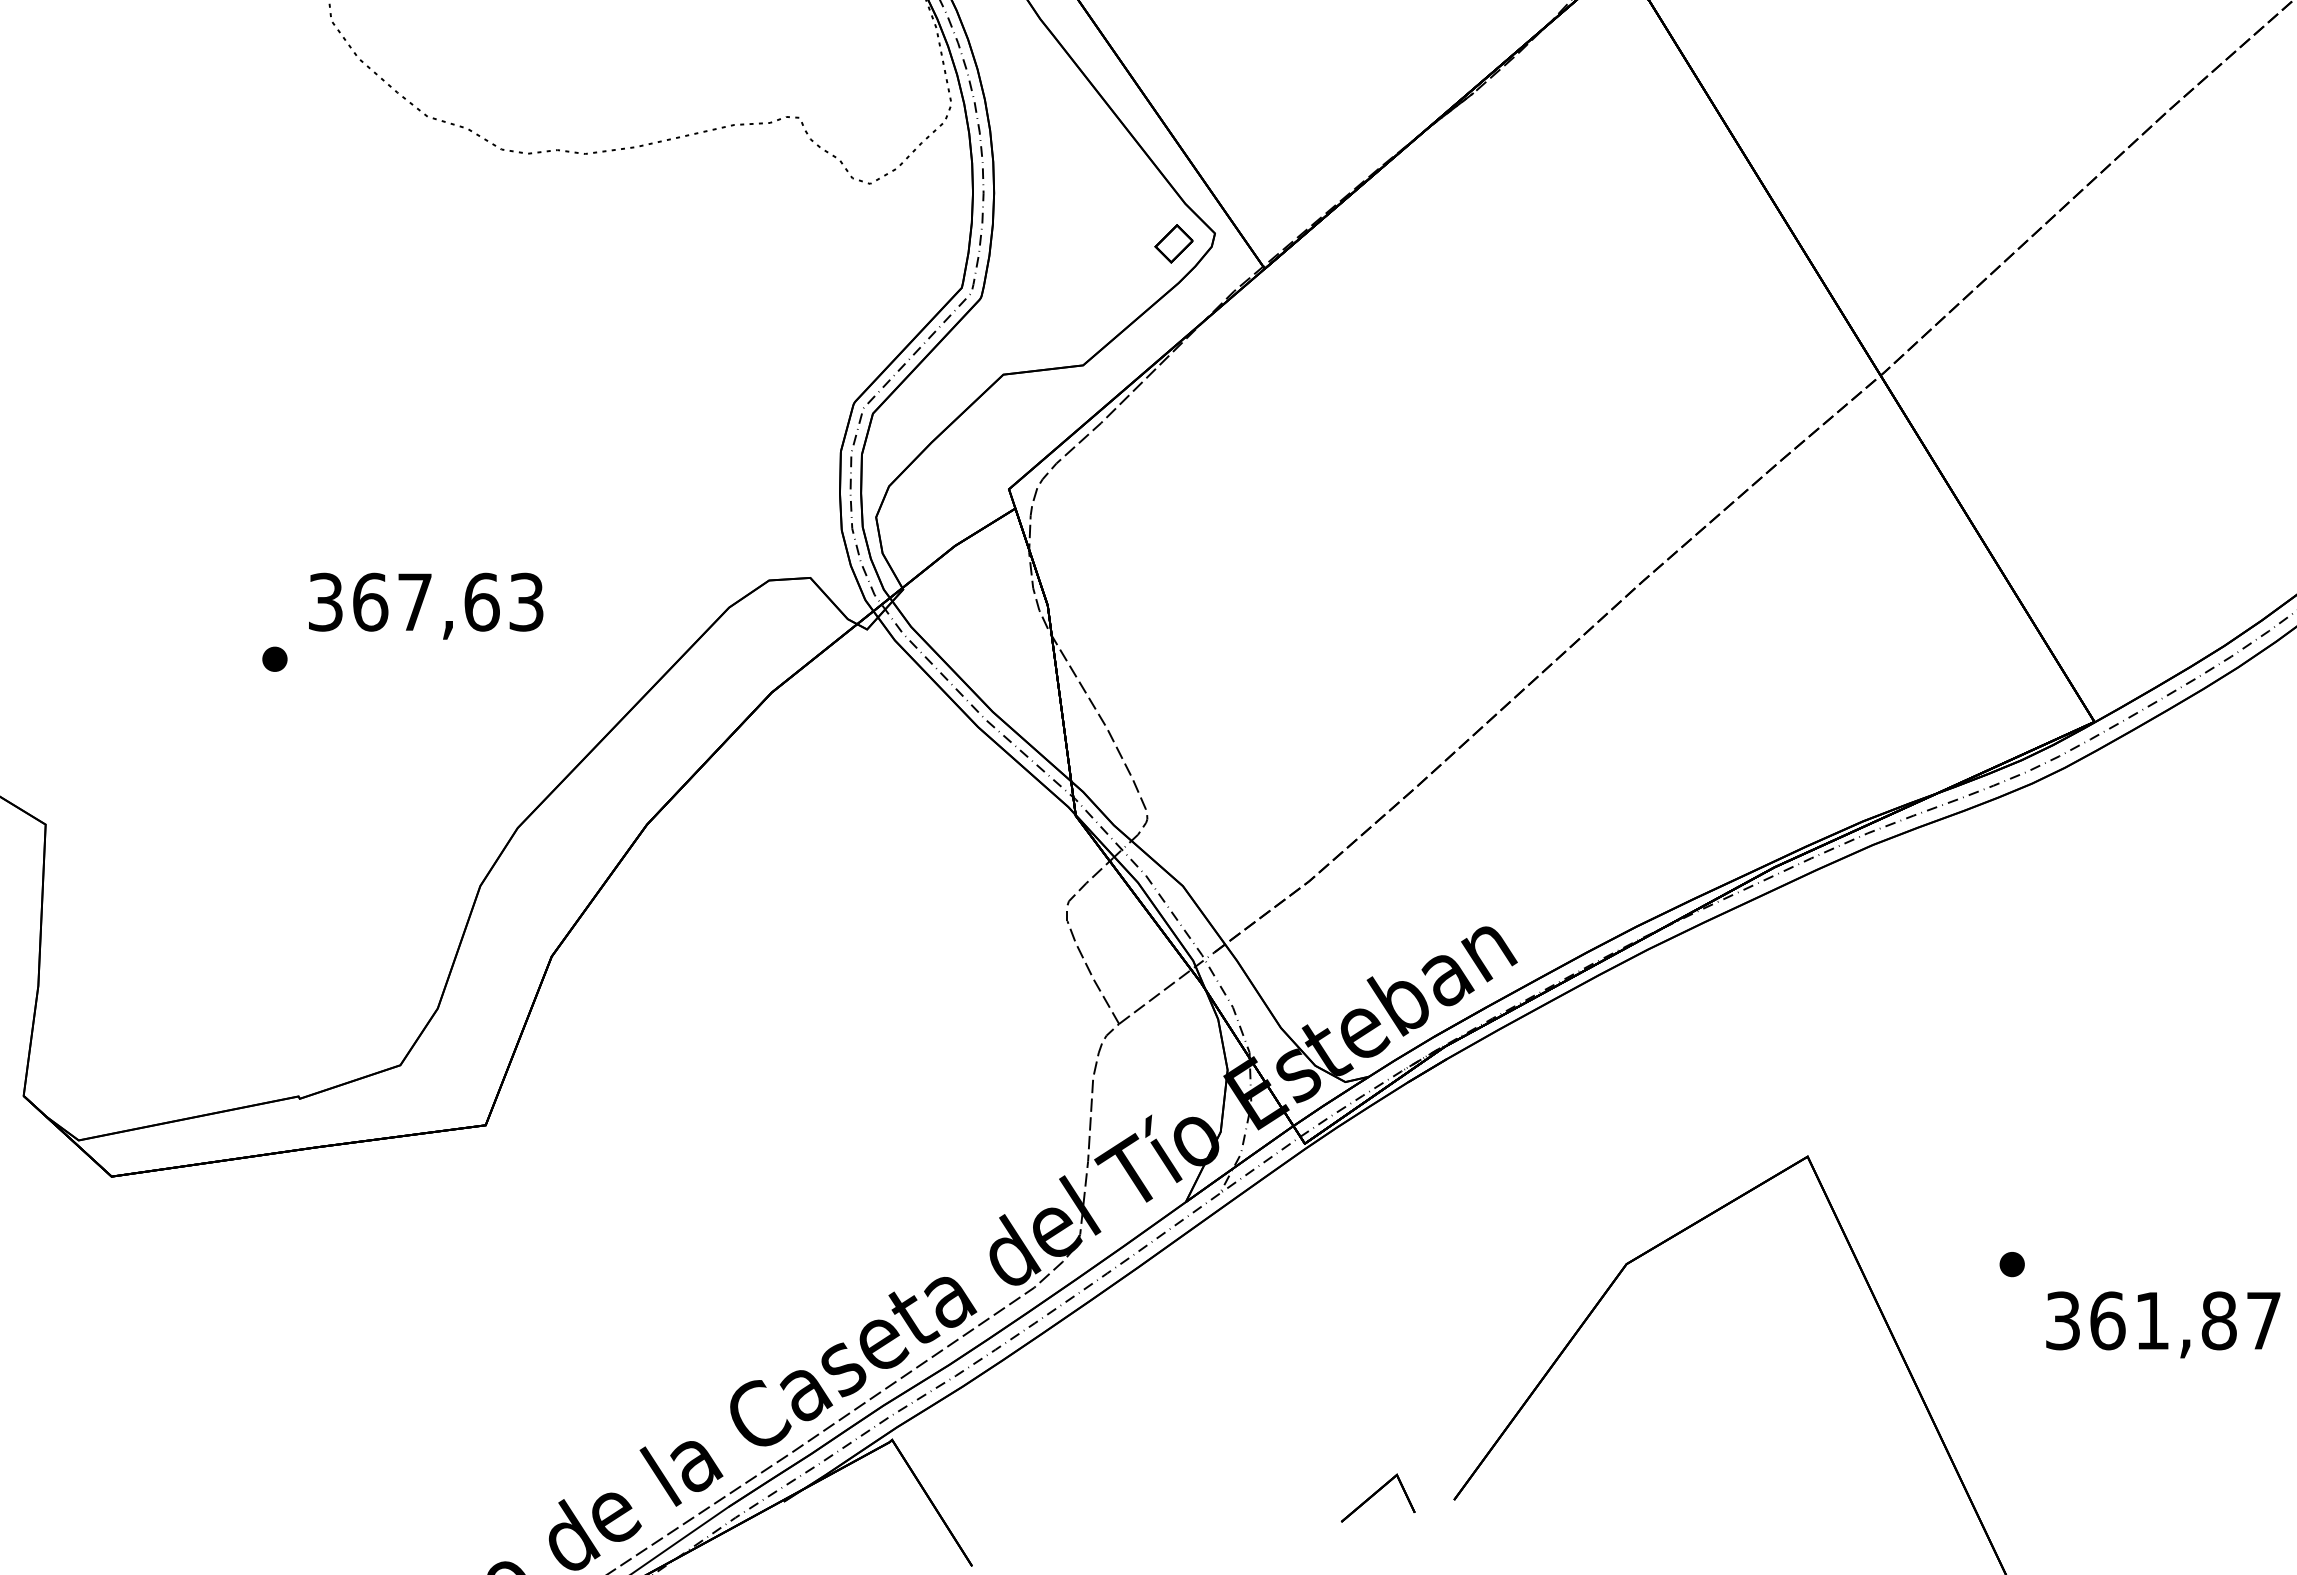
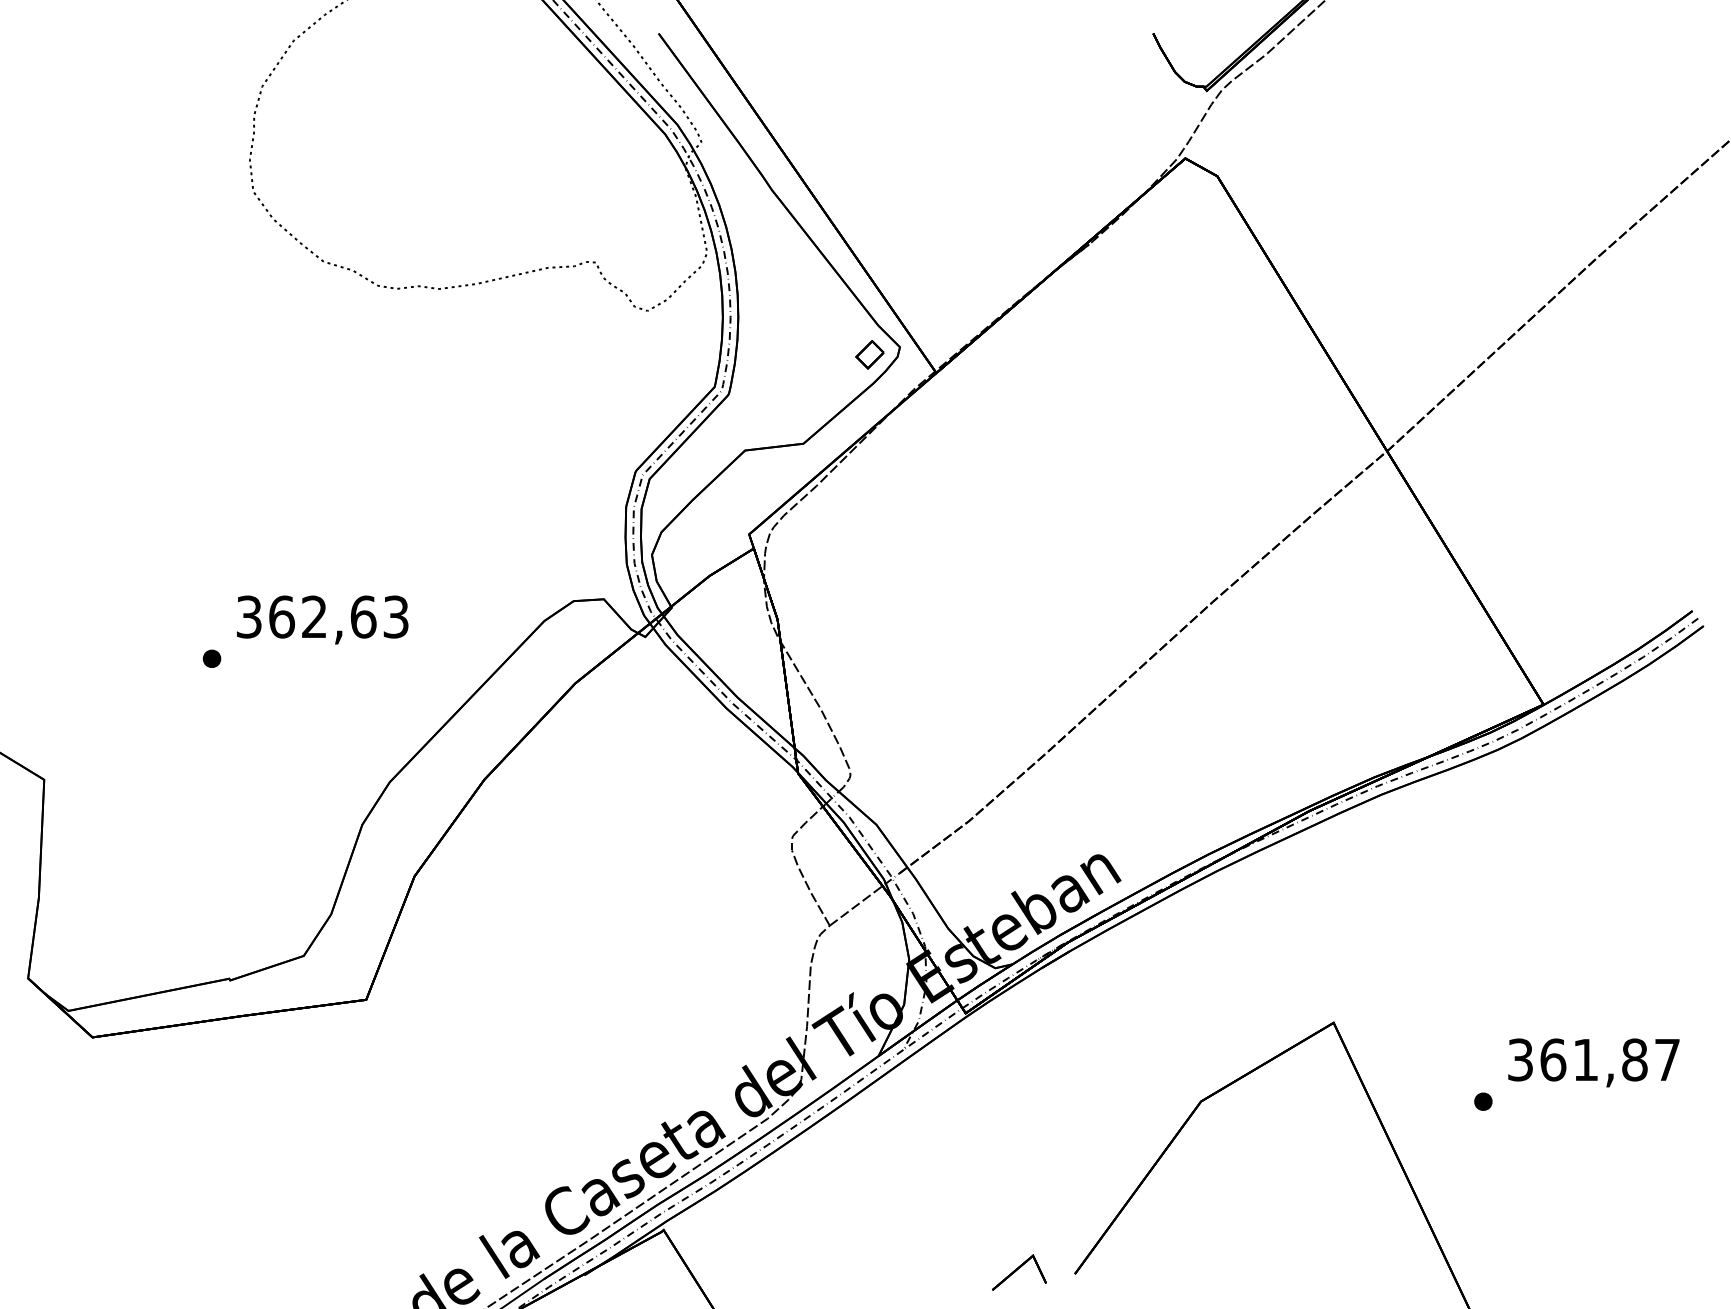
text: (414, 601) -> (314, 616), 367,63 -> 362,63
text: (2162, 1324) -> (1593, 1062), moved

